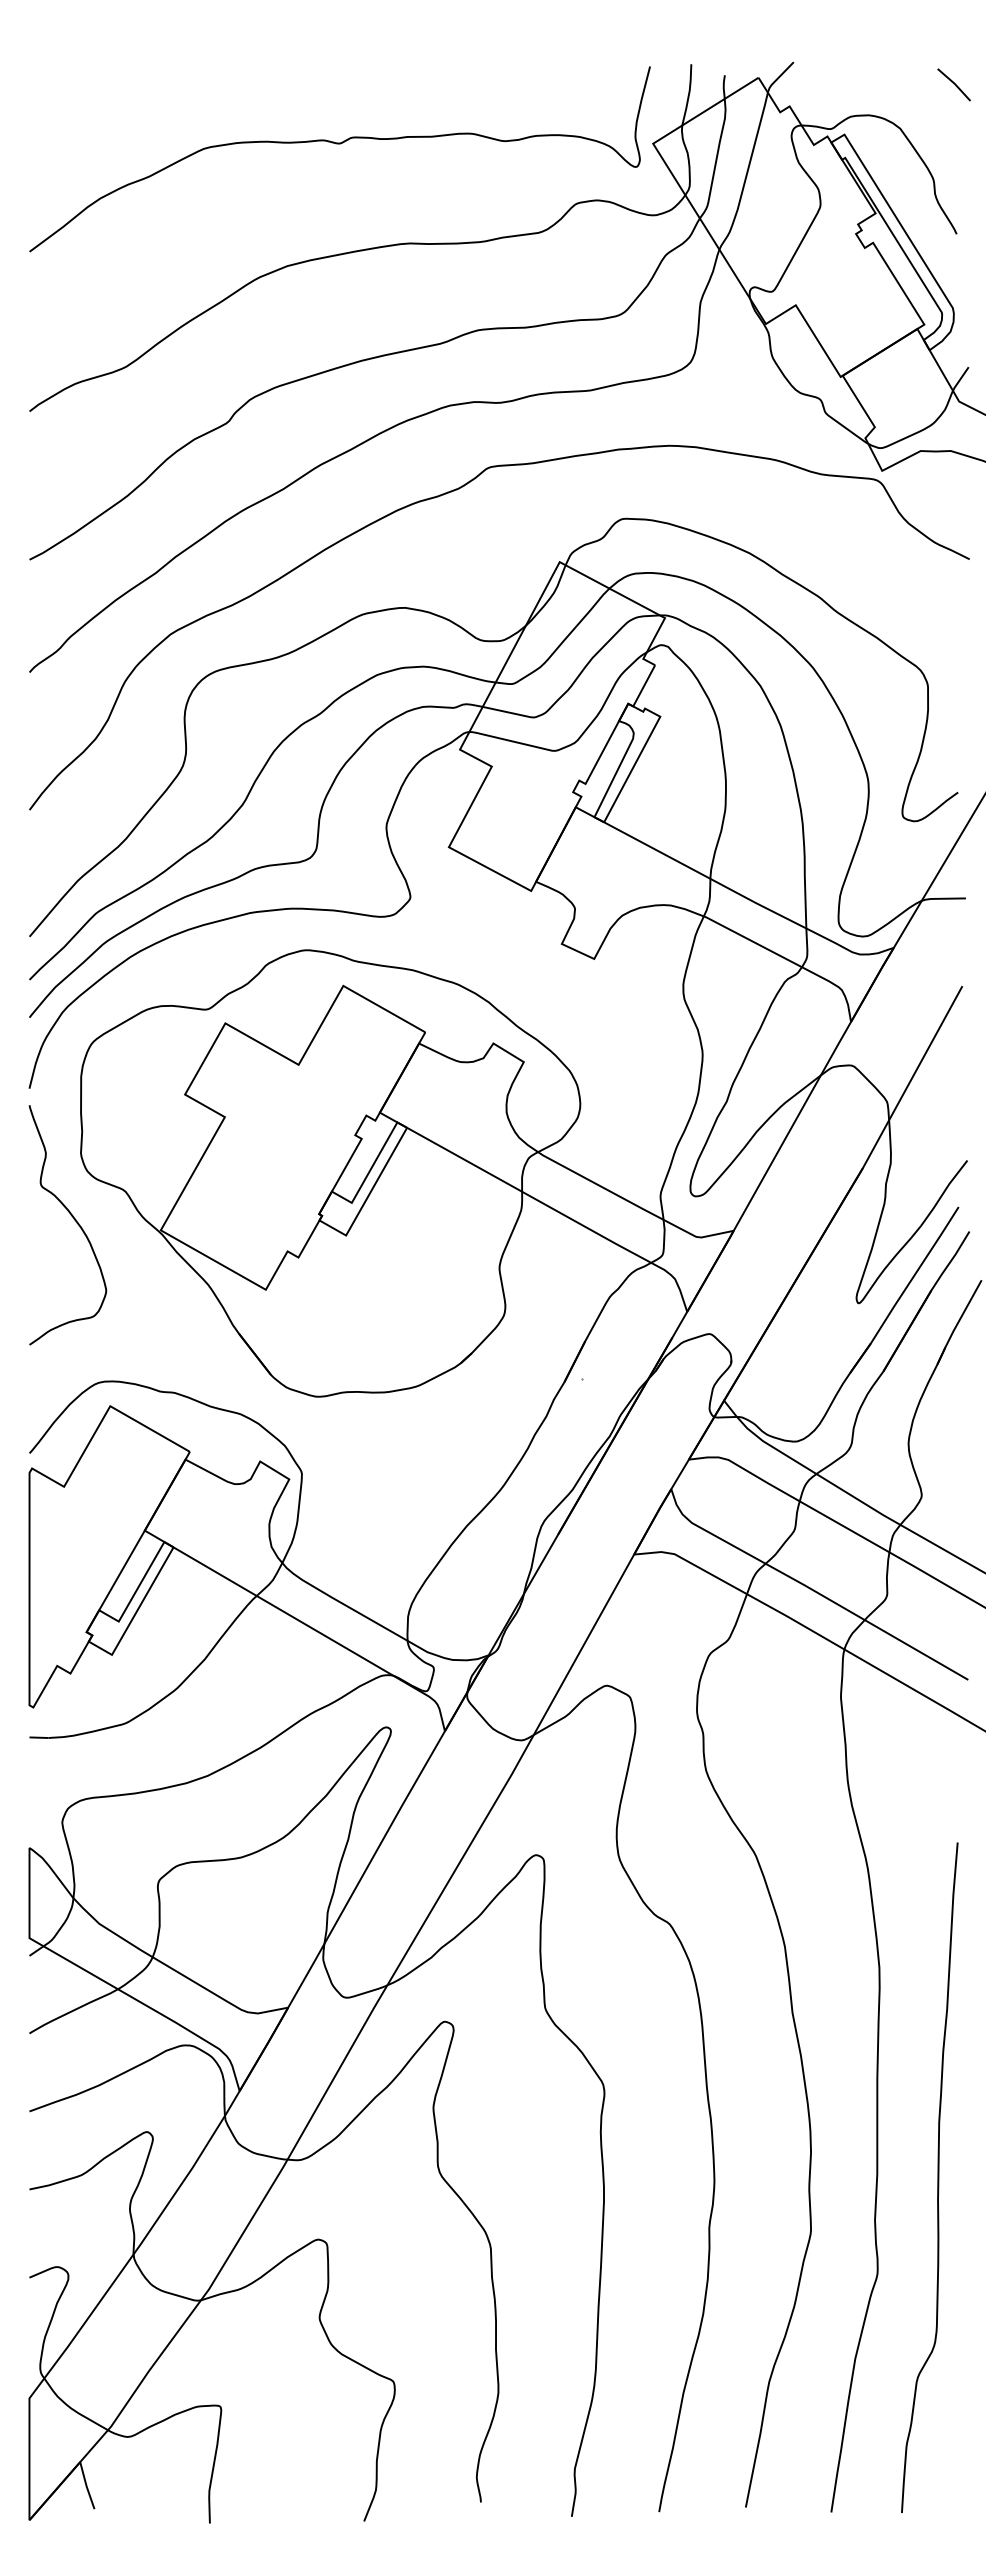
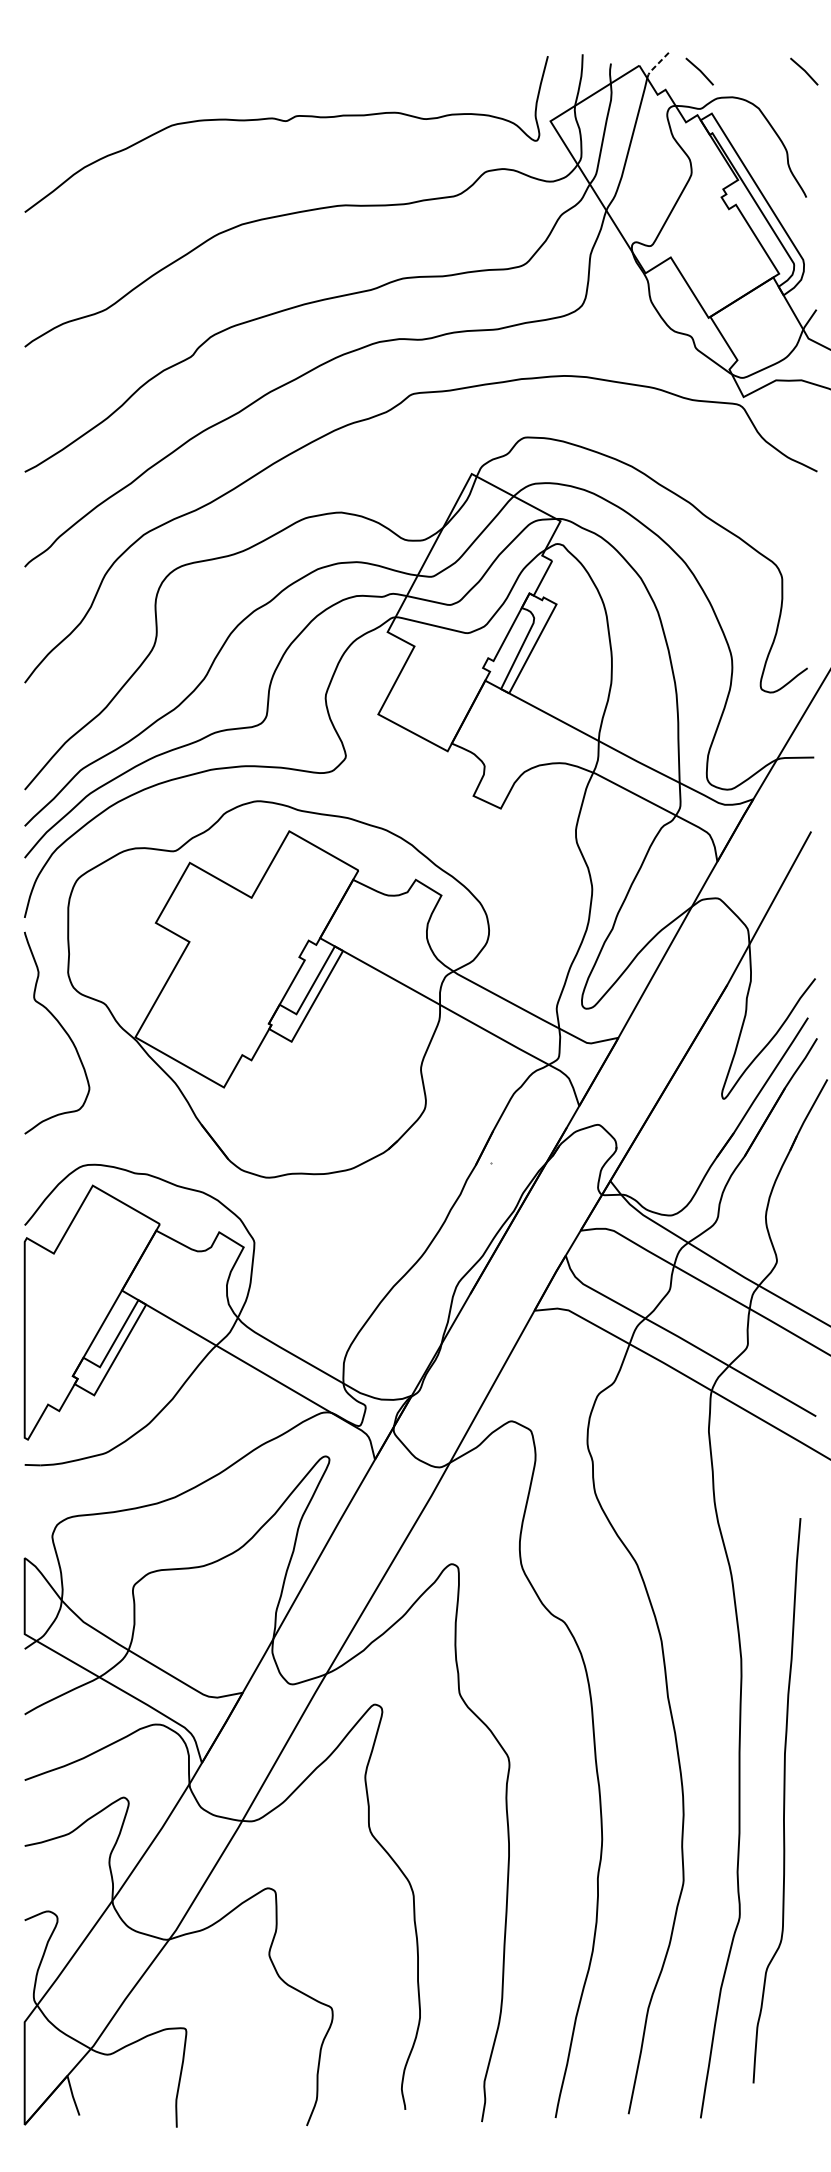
line: (779, 77) -> (657, 65), solid -> dashed
line: (829, 83) -> (699, 70), added
curve: (937, 2177) -> (783, 1800), moved

